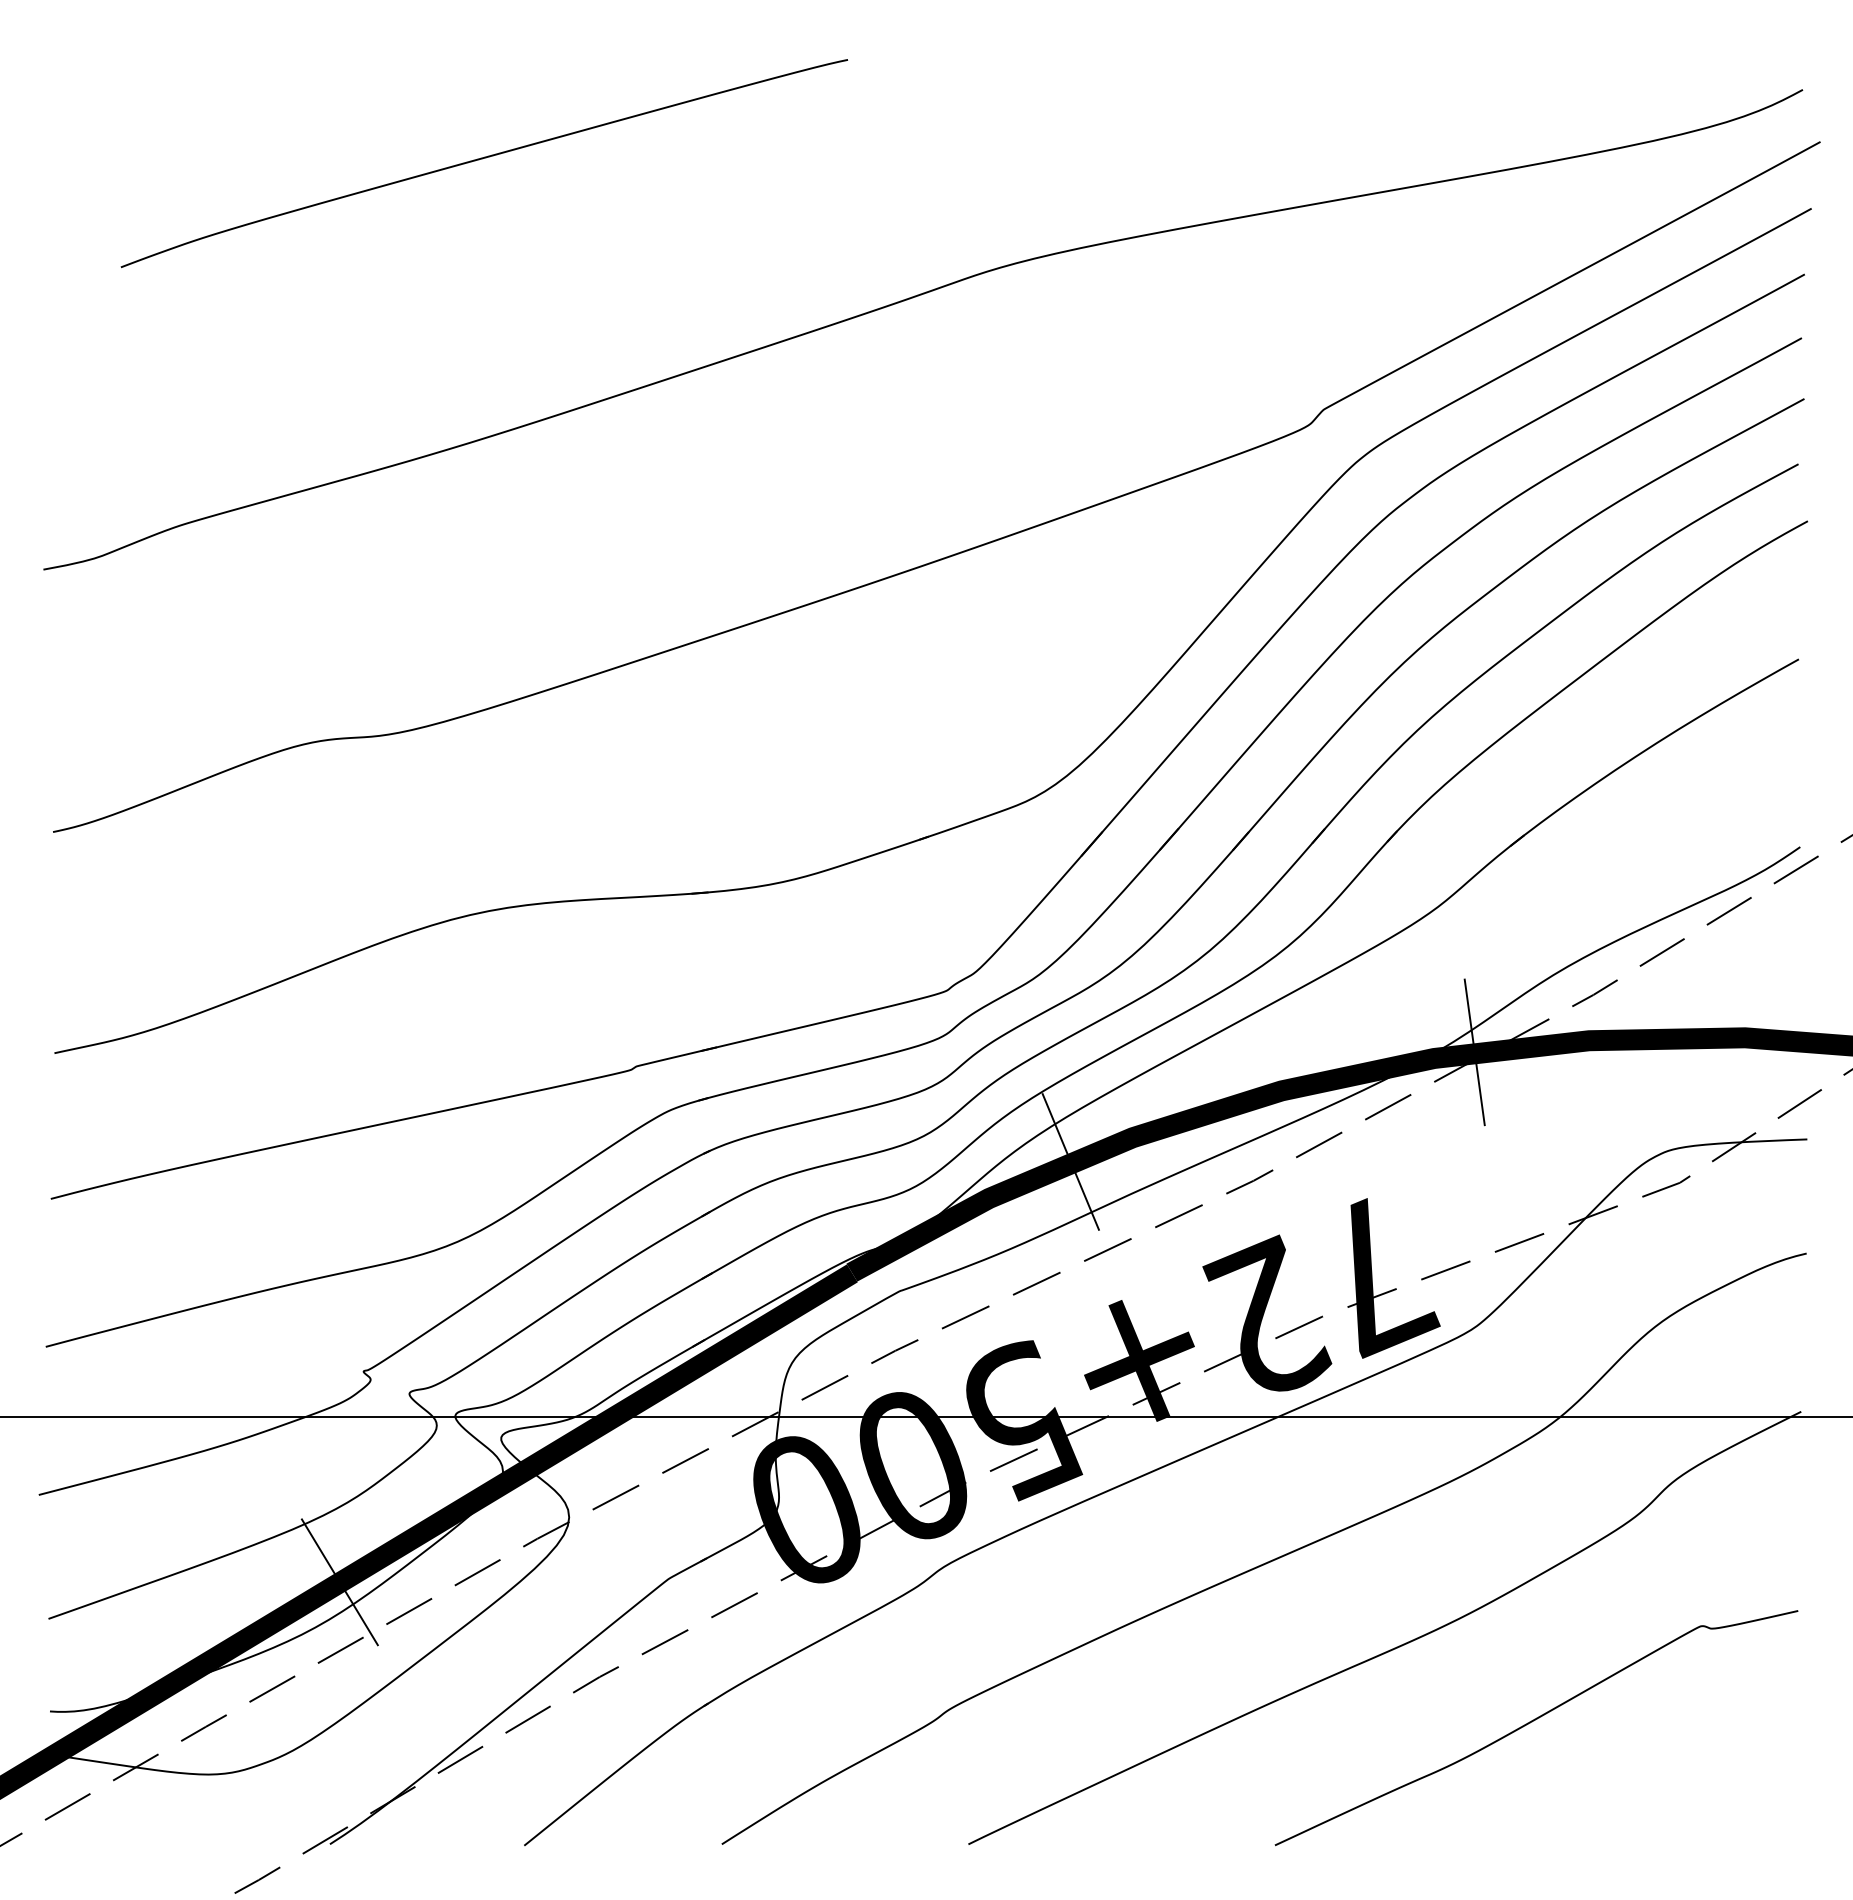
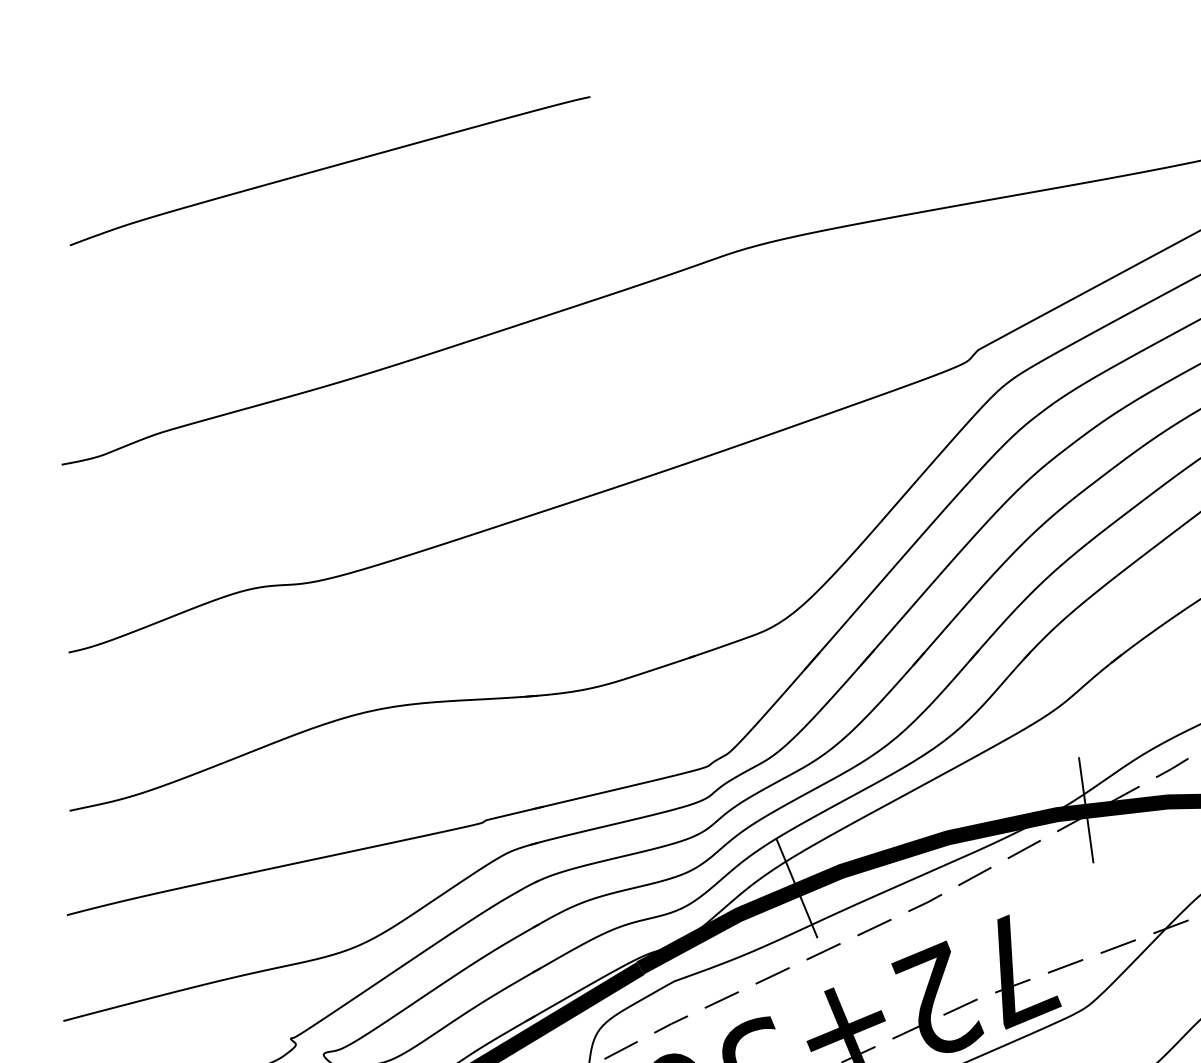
curve: (482, 159) -> (328, 168), moved

